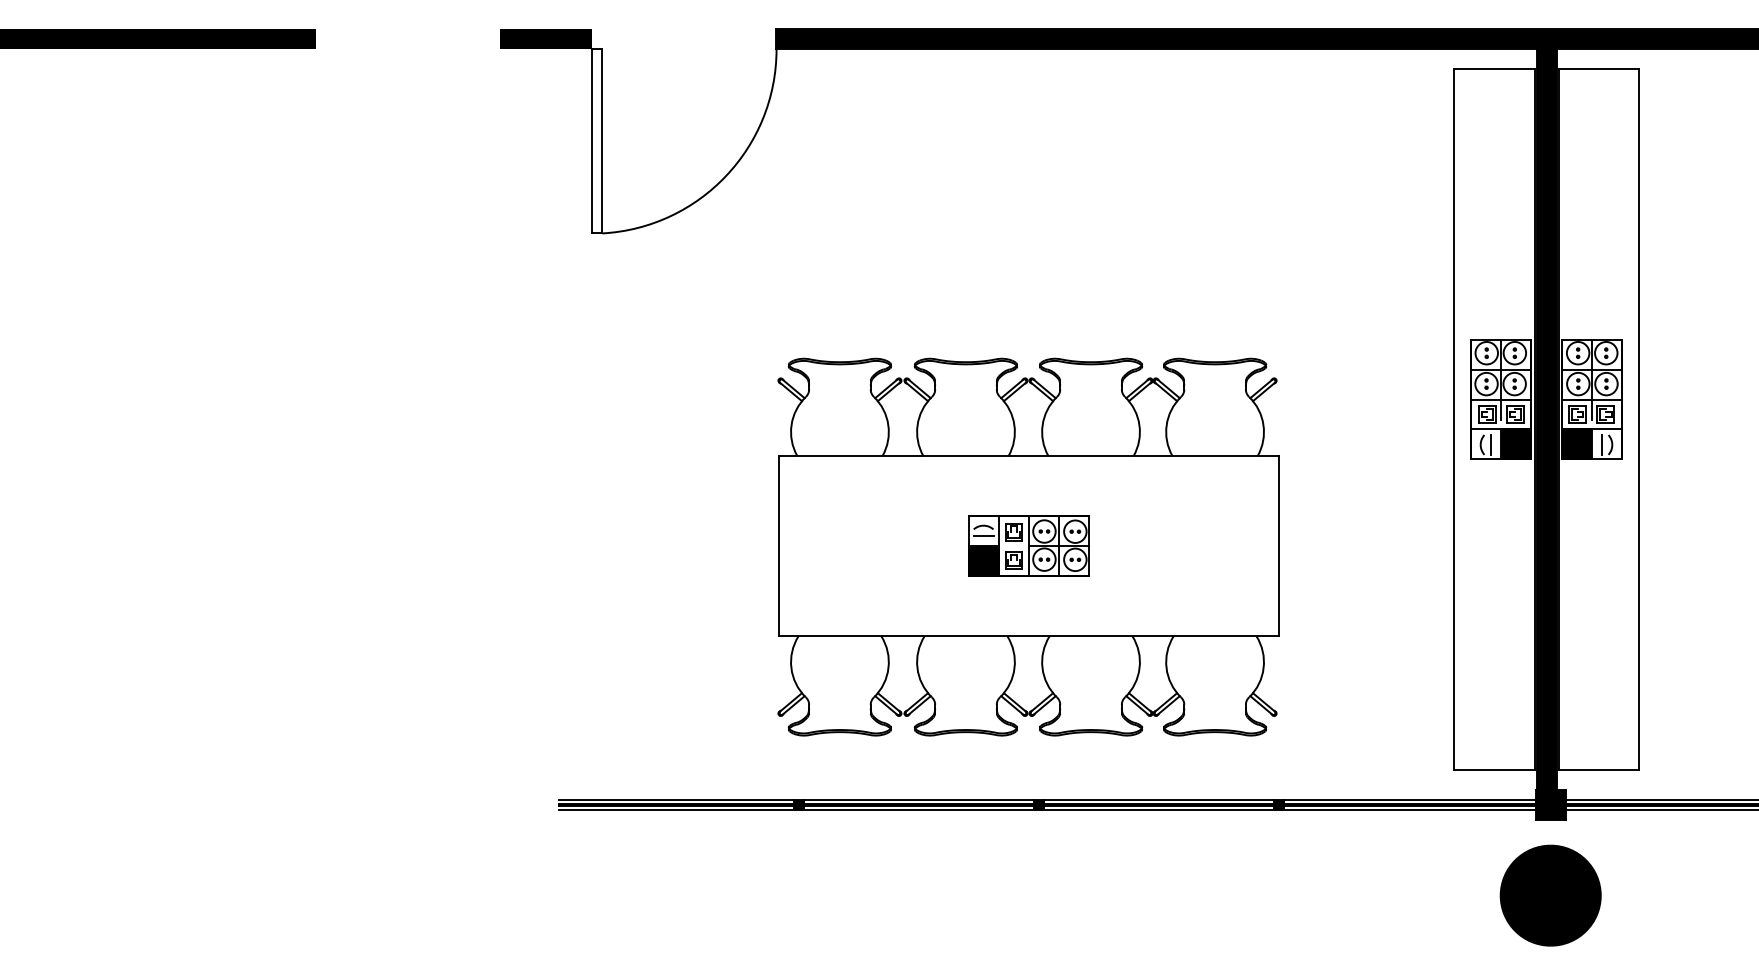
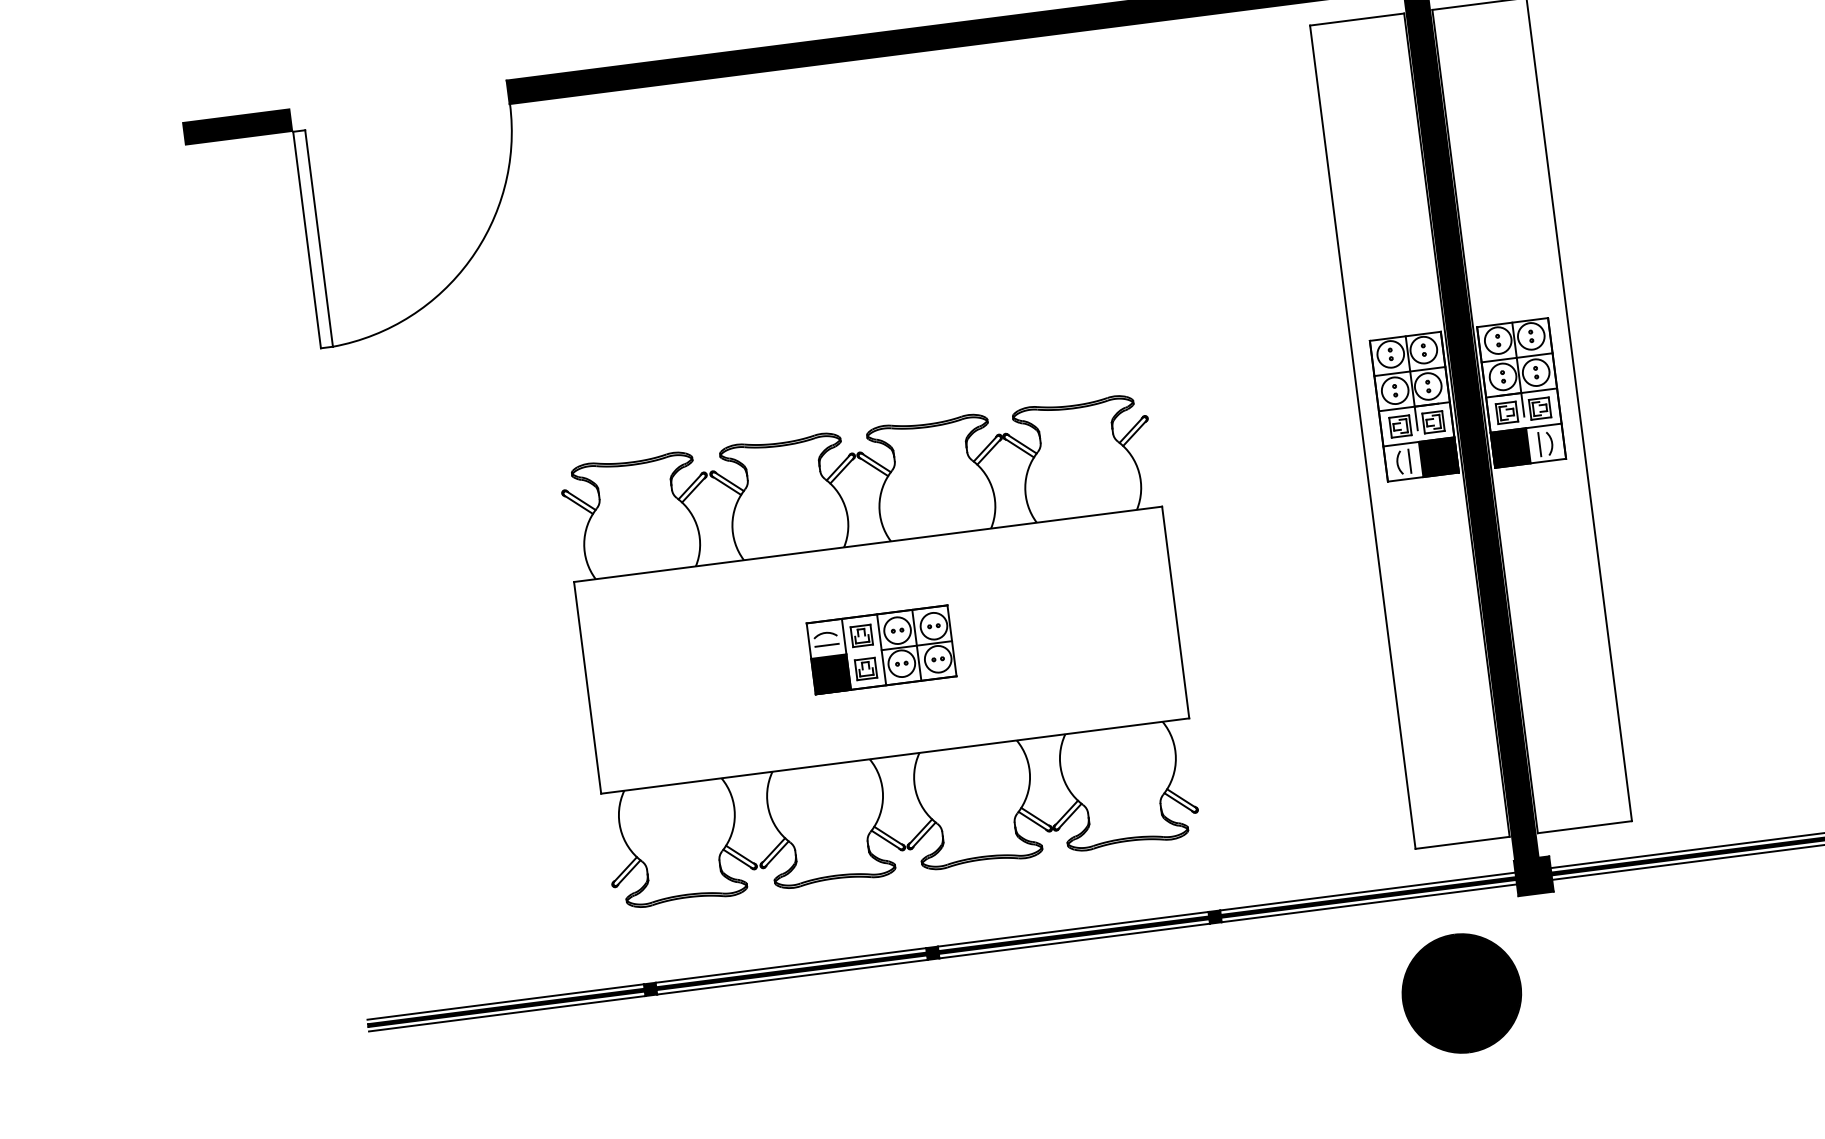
part: (1550, 895) -> (1461, 993), moved

